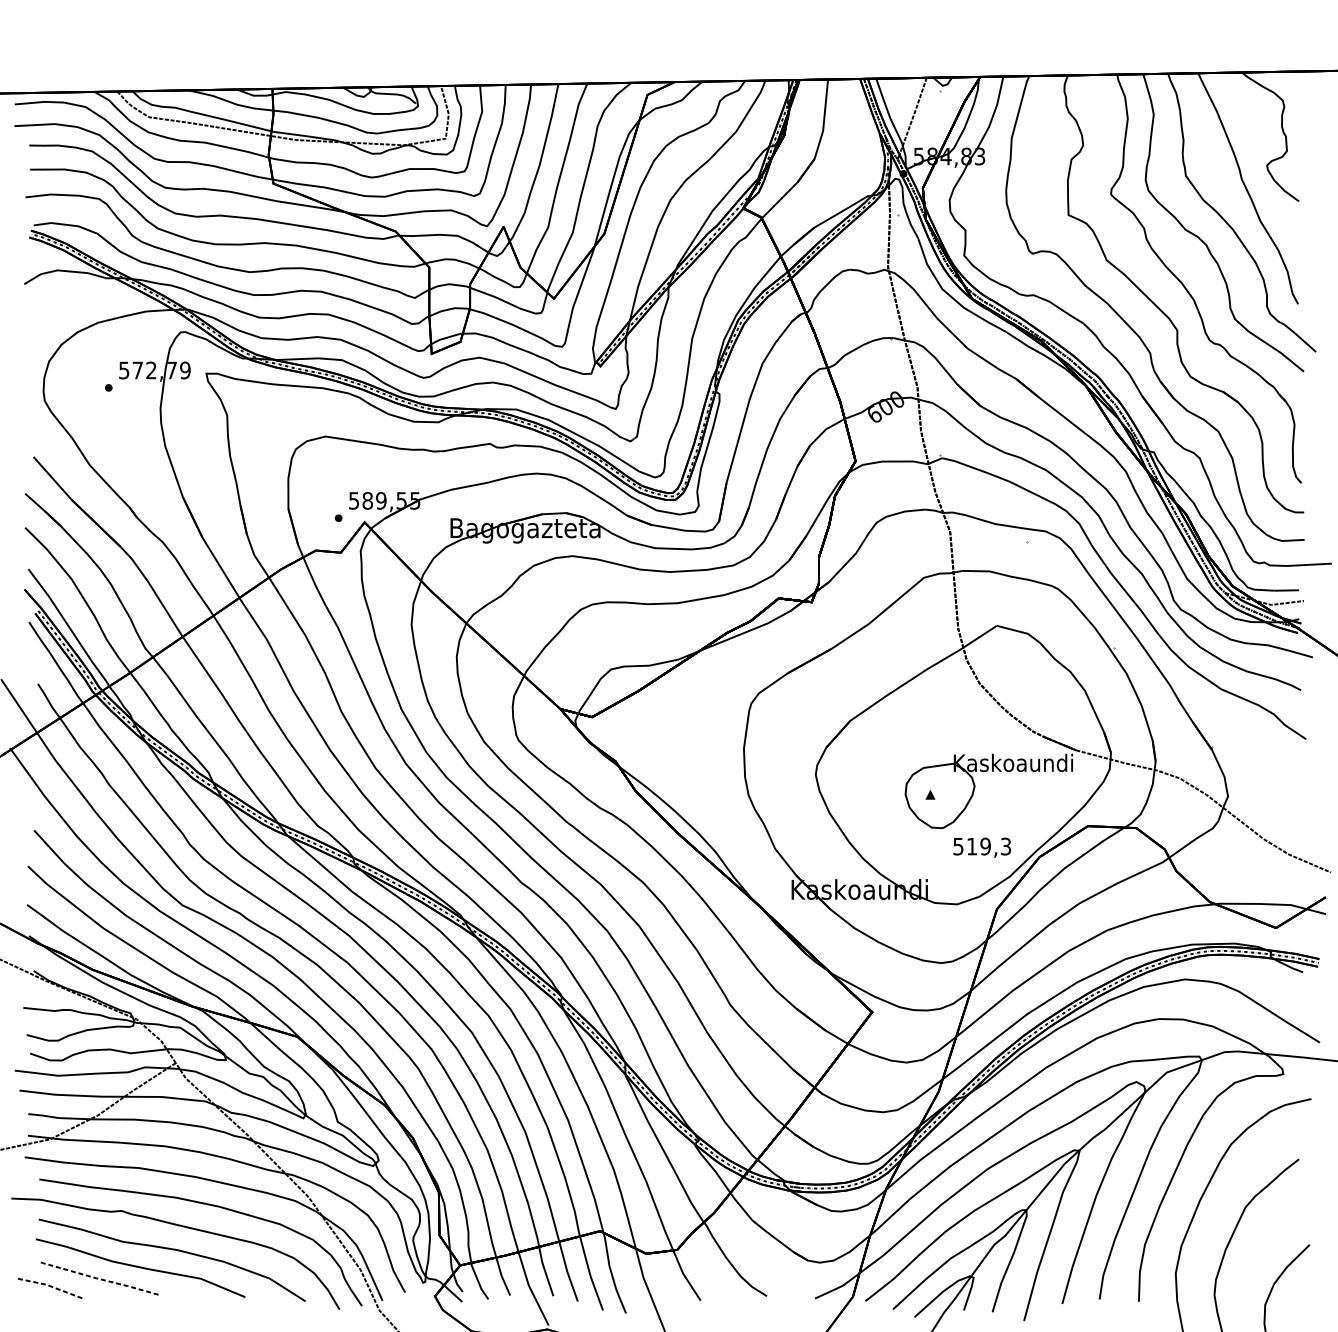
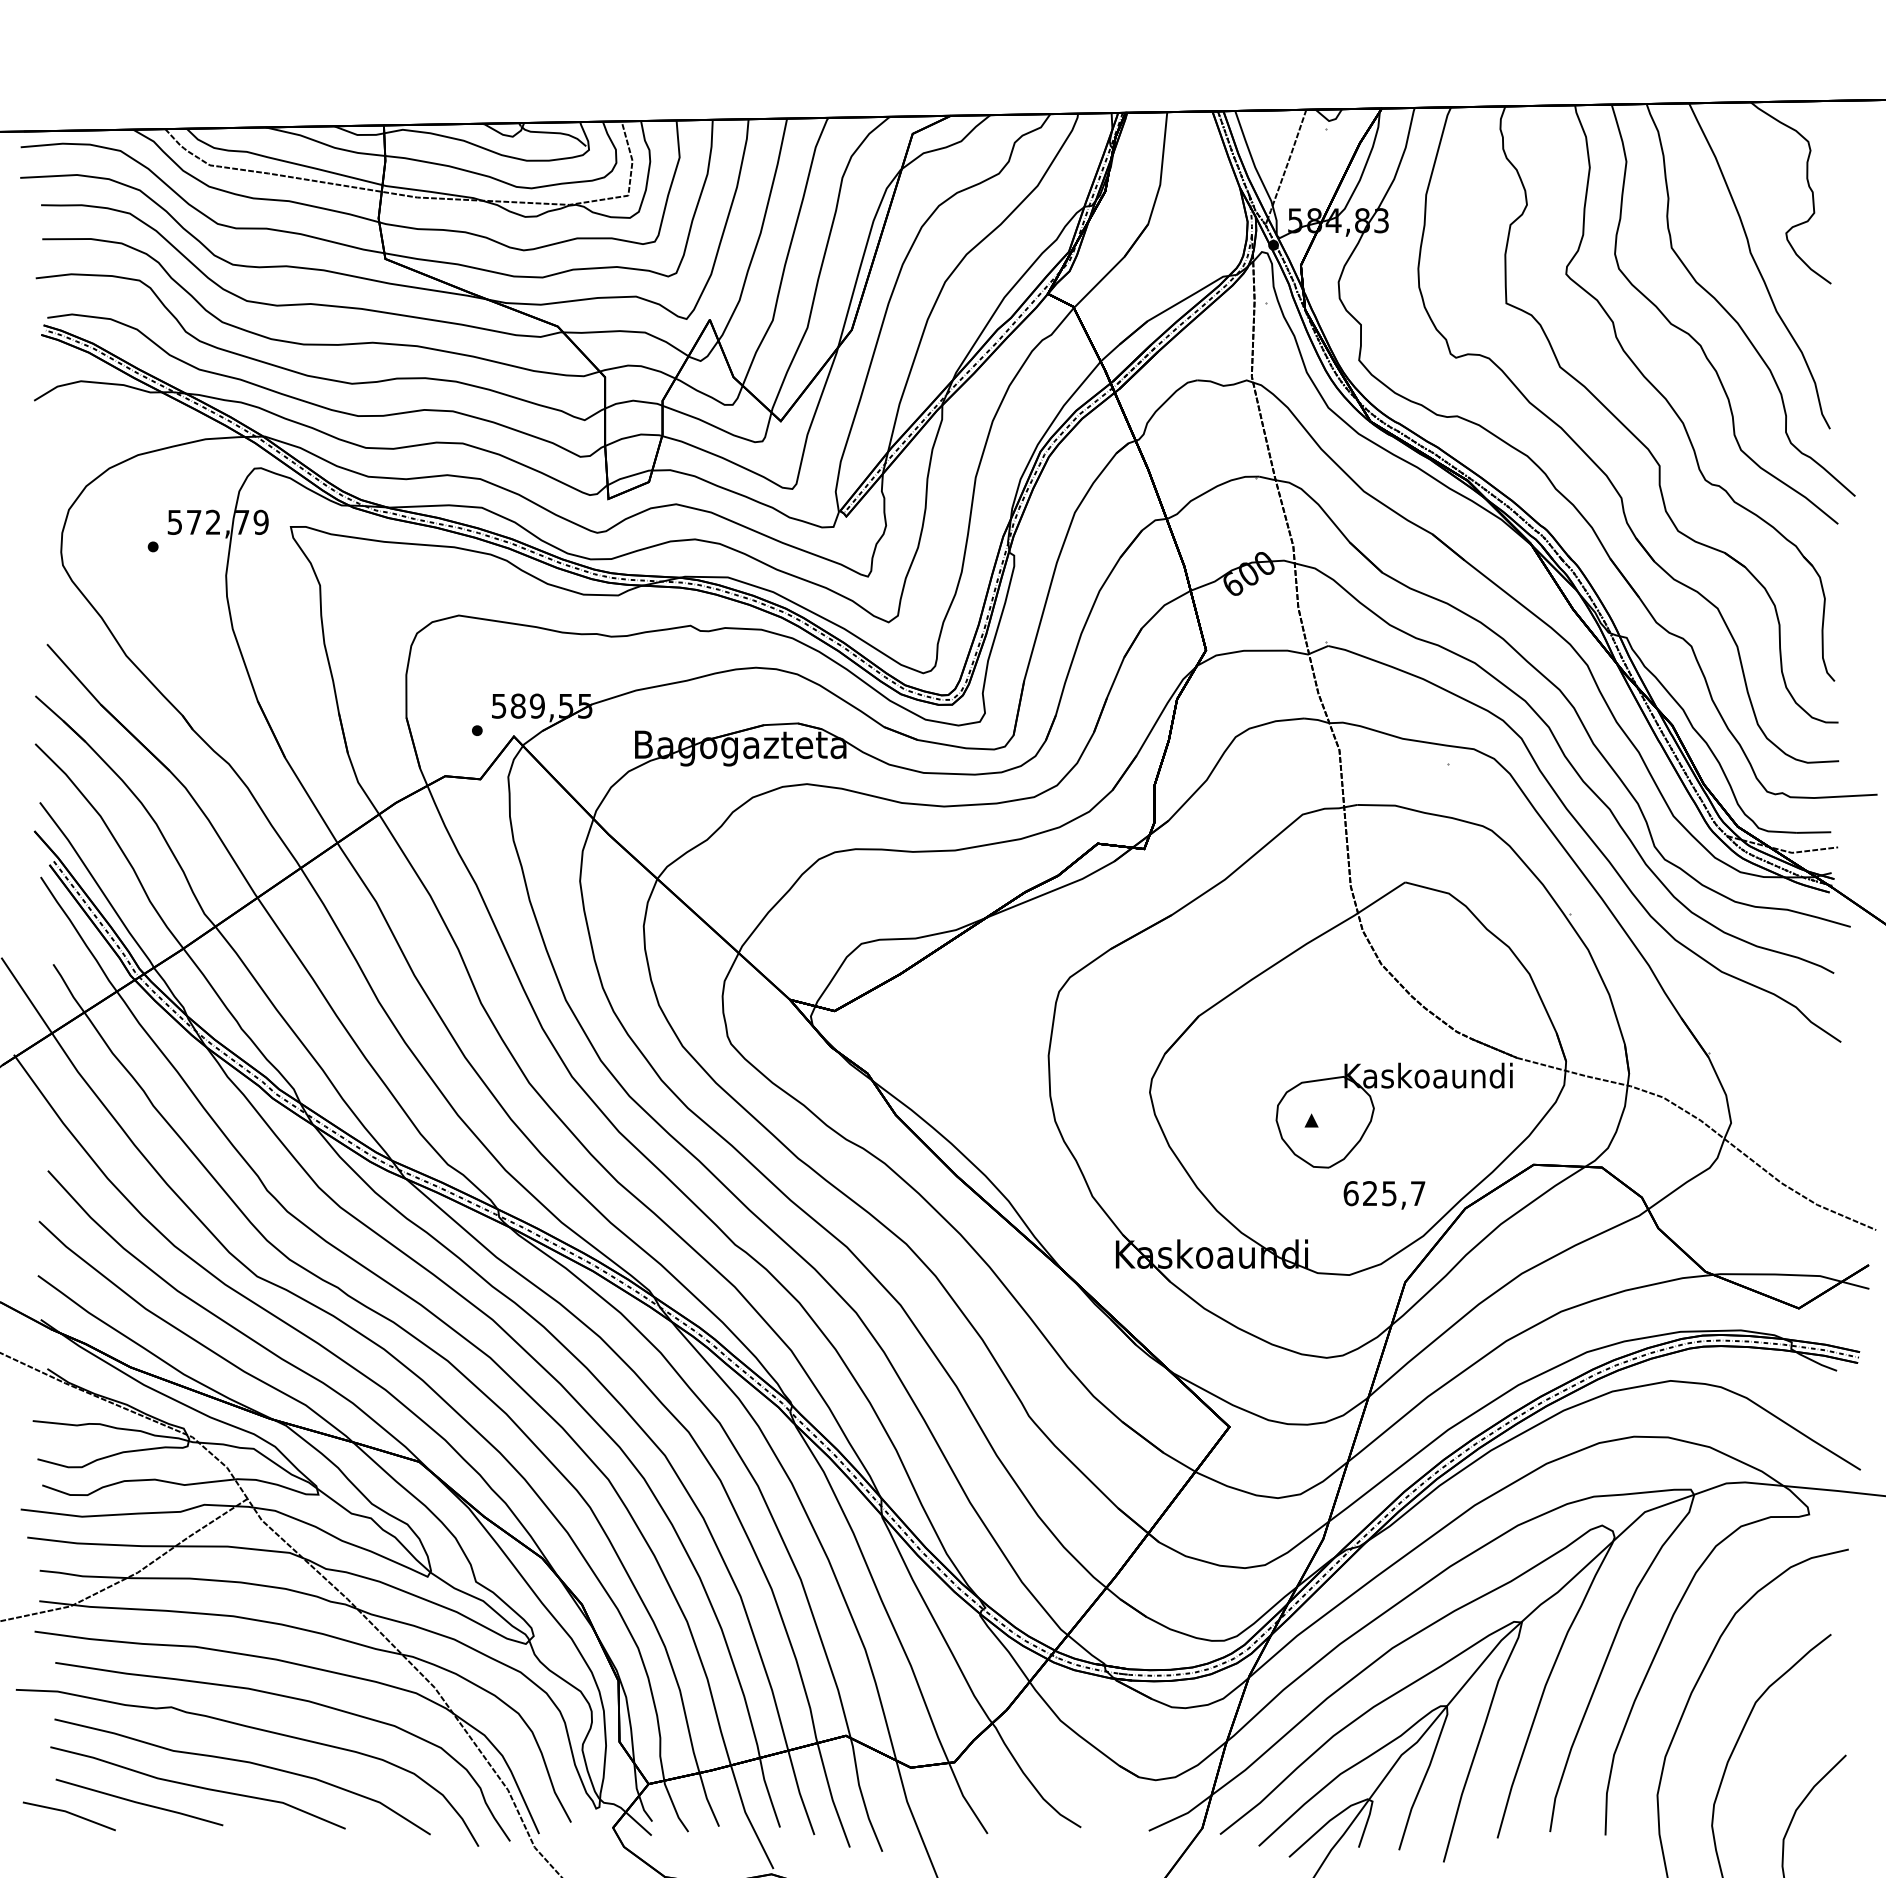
text: (982, 846) -> (1384, 1193), 519,3 -> 625,7
line: (99, 1279) -> (139, 1803), dashed -> solid
line: (49, 1286) -> (69, 1813), dashed -> solid

